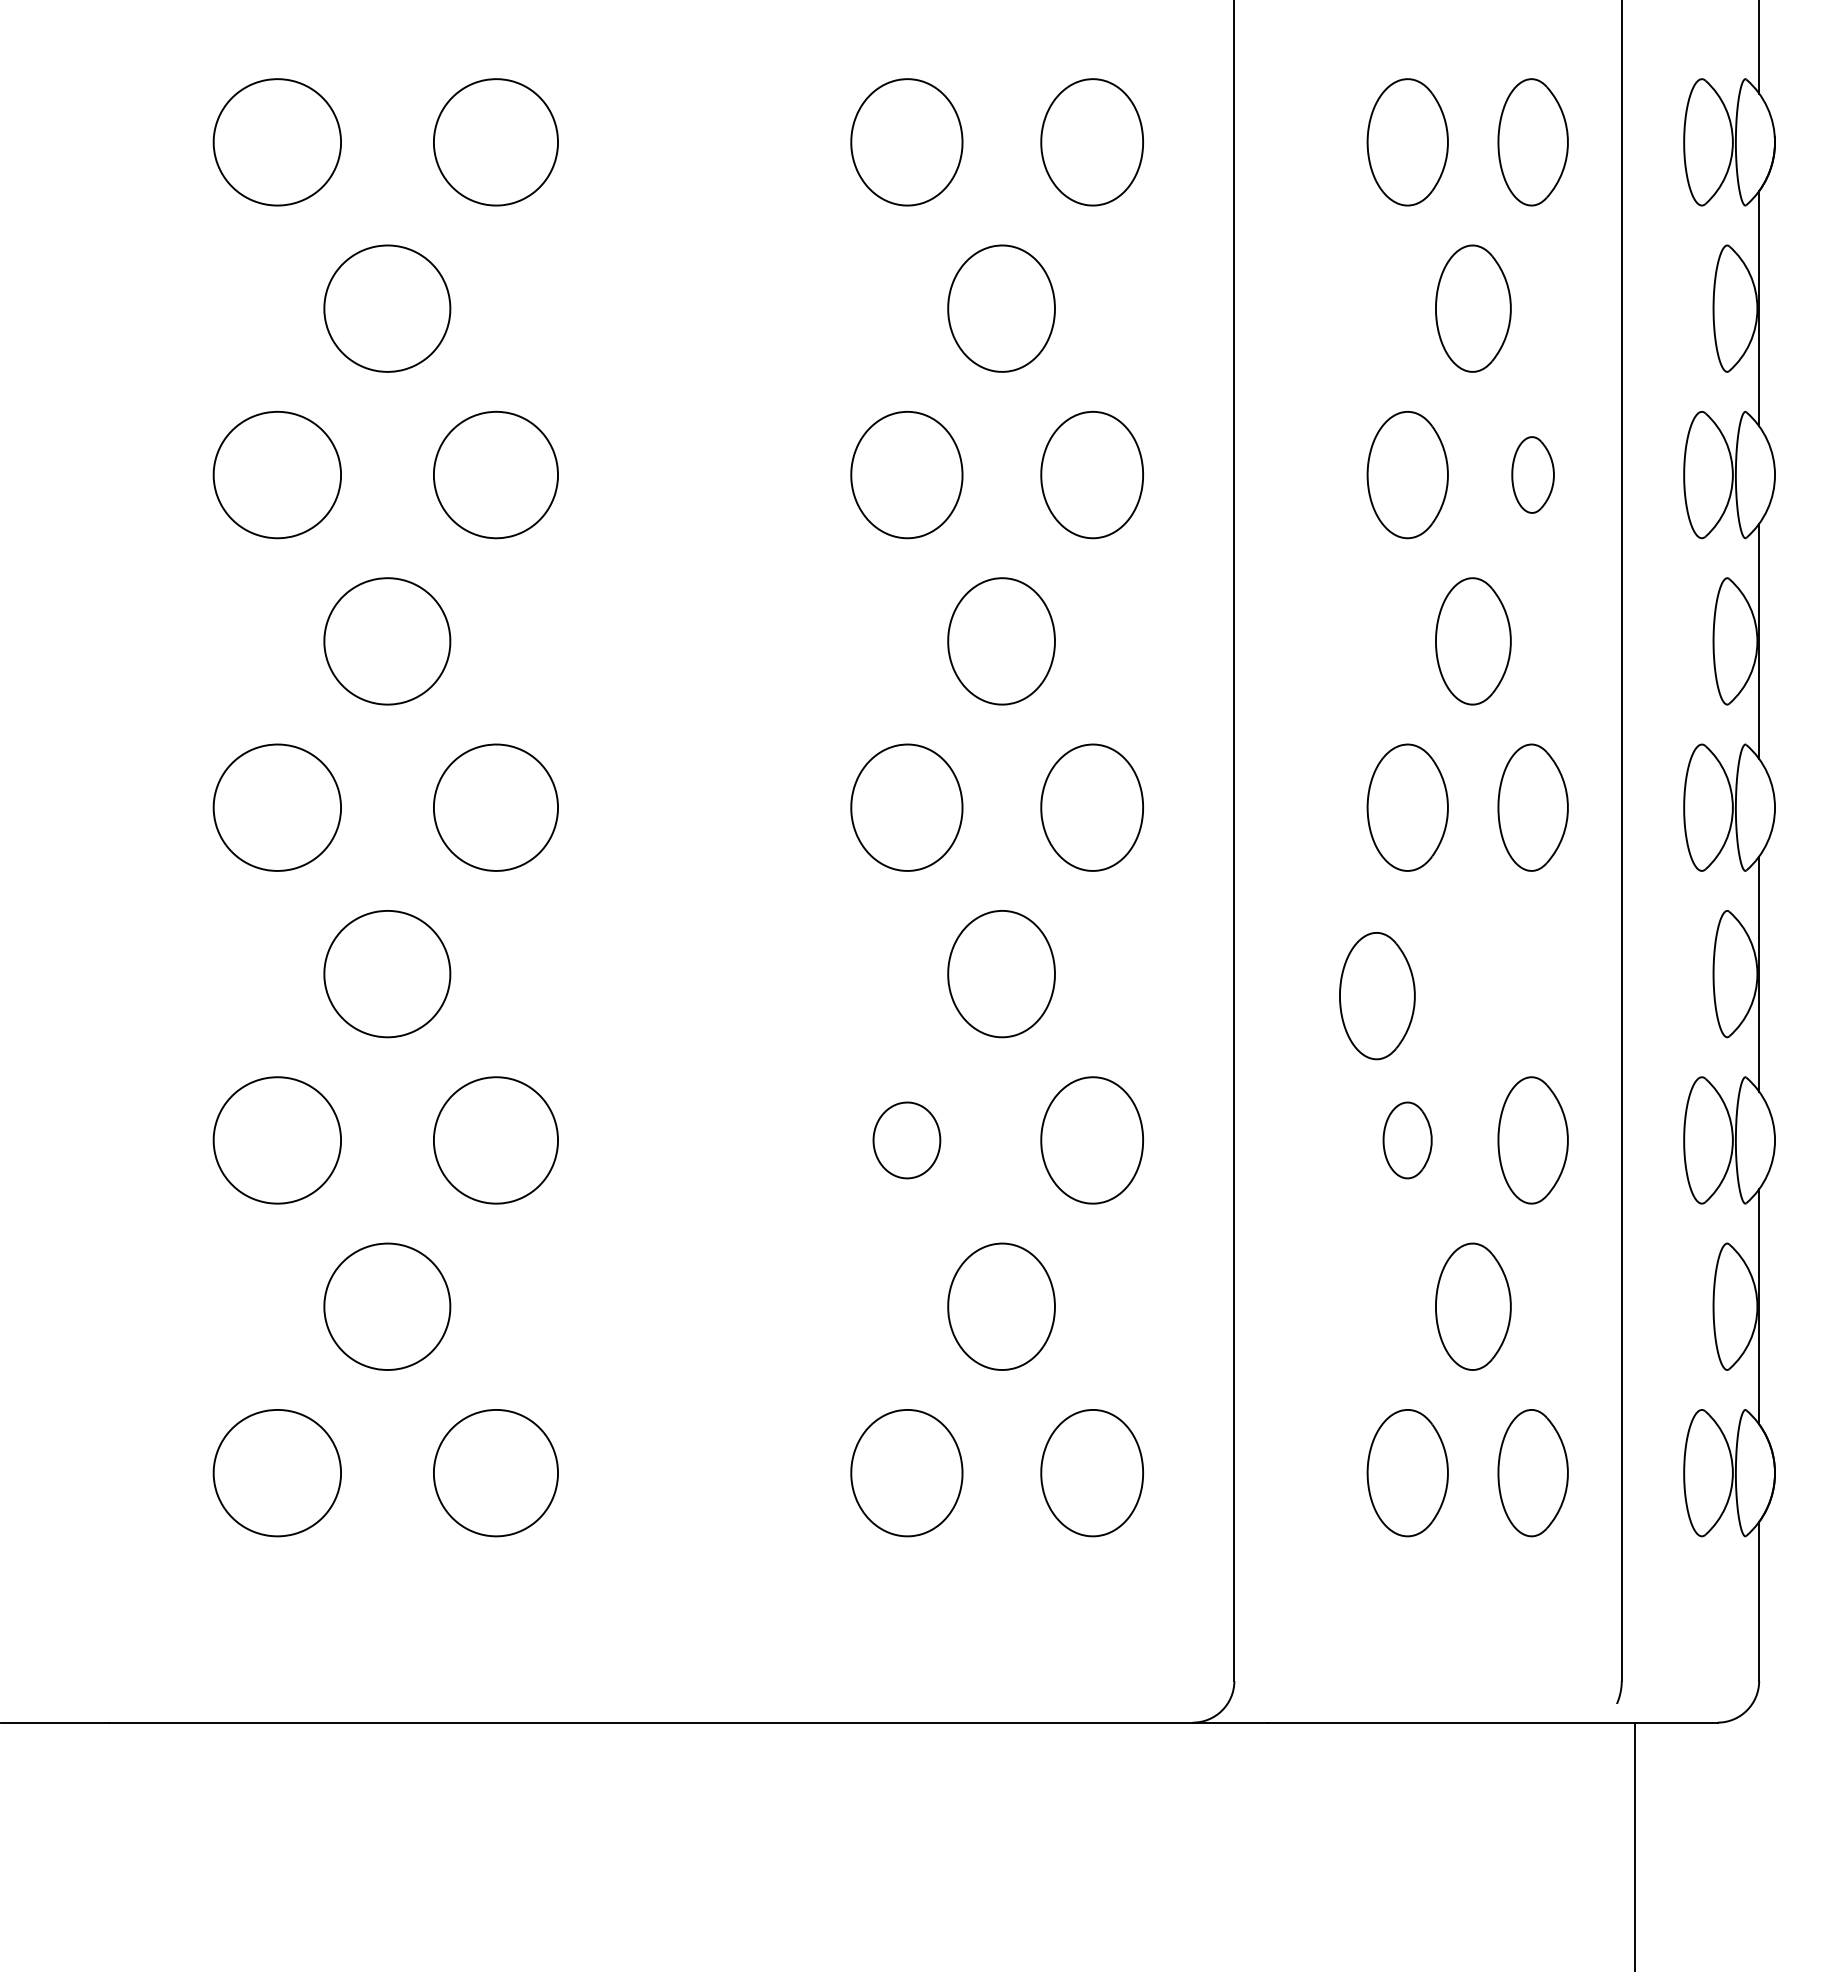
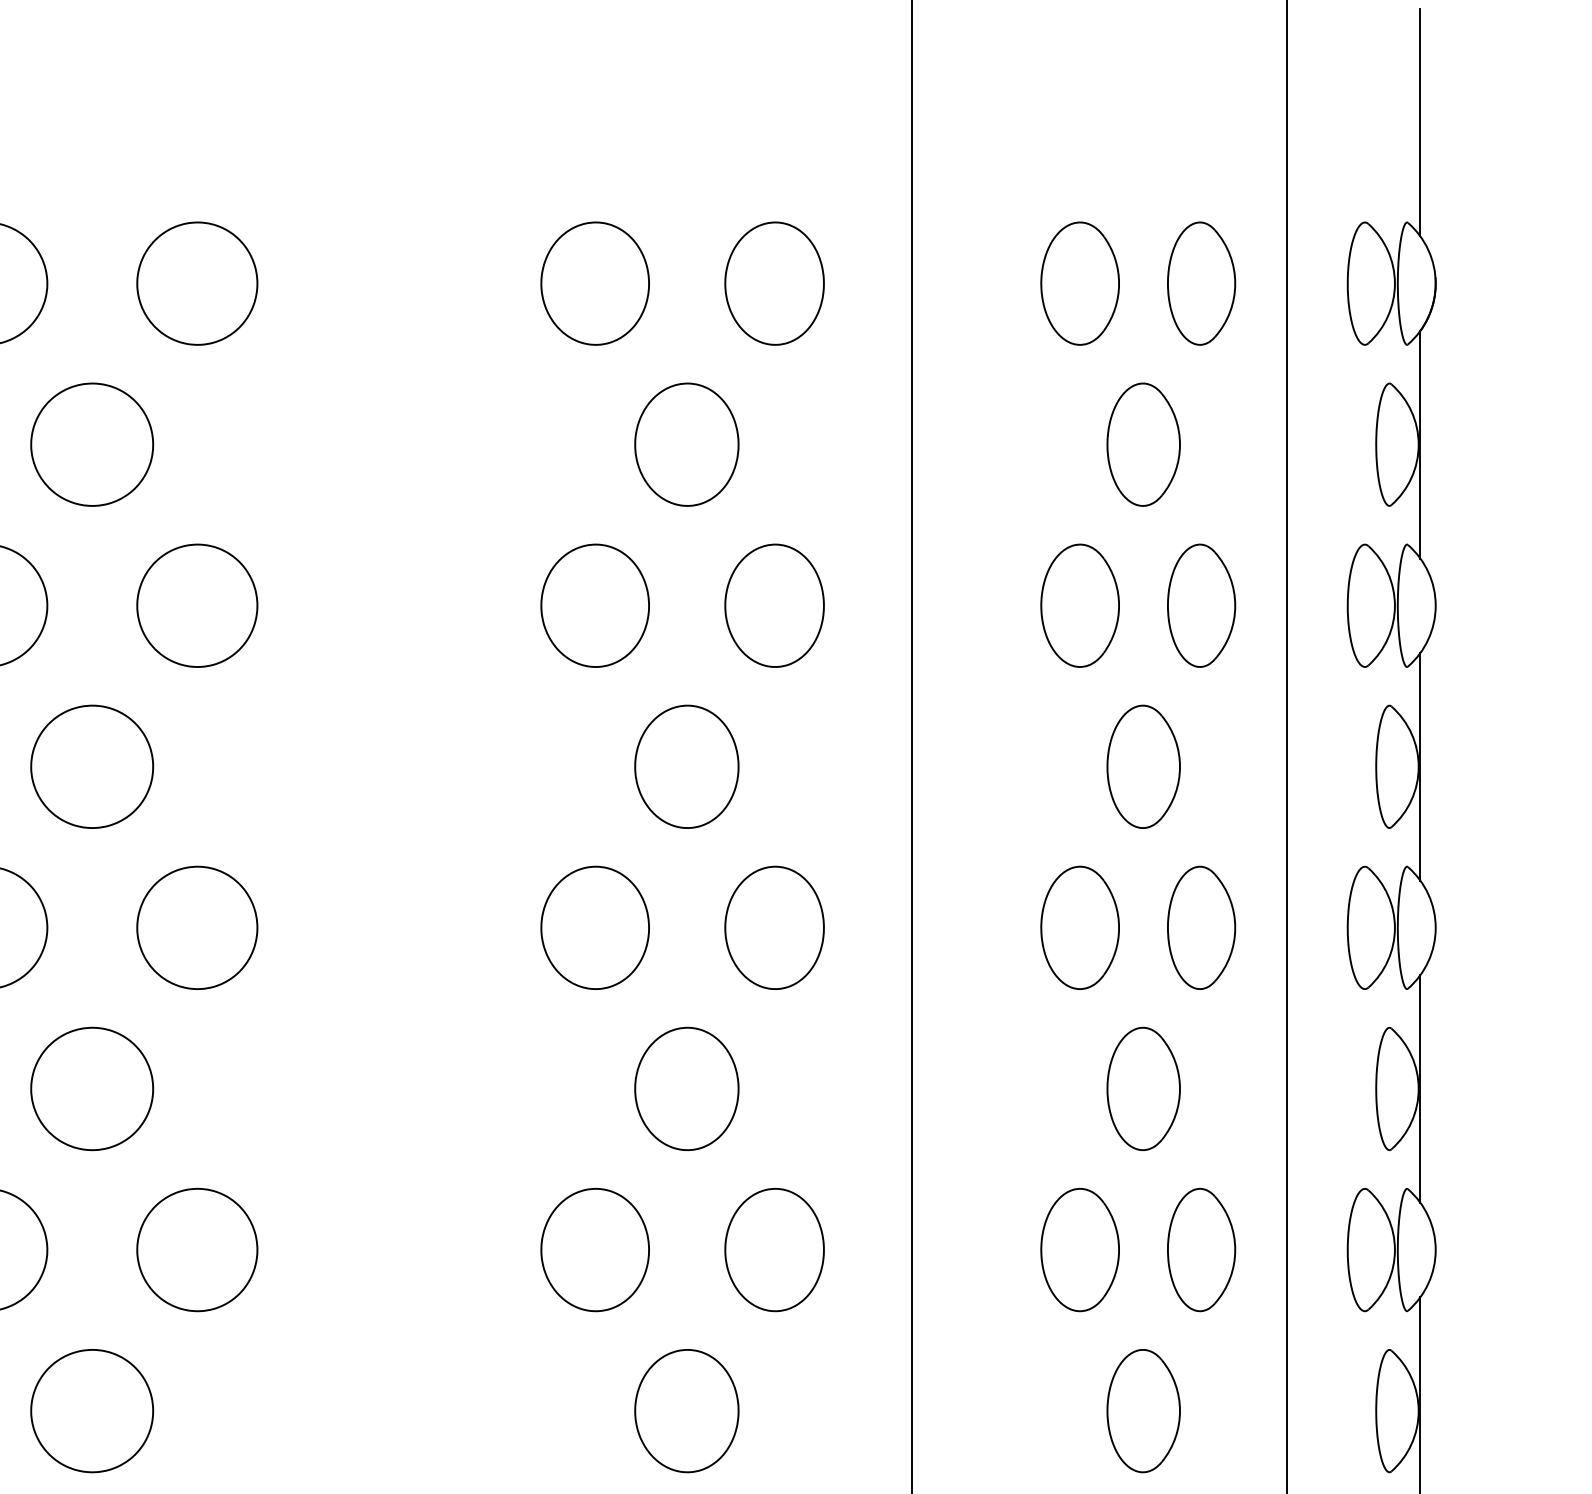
part: (1532, 474) -> (1200, 605), size x1.67
part: (1377, 996) -> (1143, 1089), moved
part: (906, 1140) -> (594, 1250), size x1.67
part: (1407, 1140) -> (1079, 1250), size x1.67

